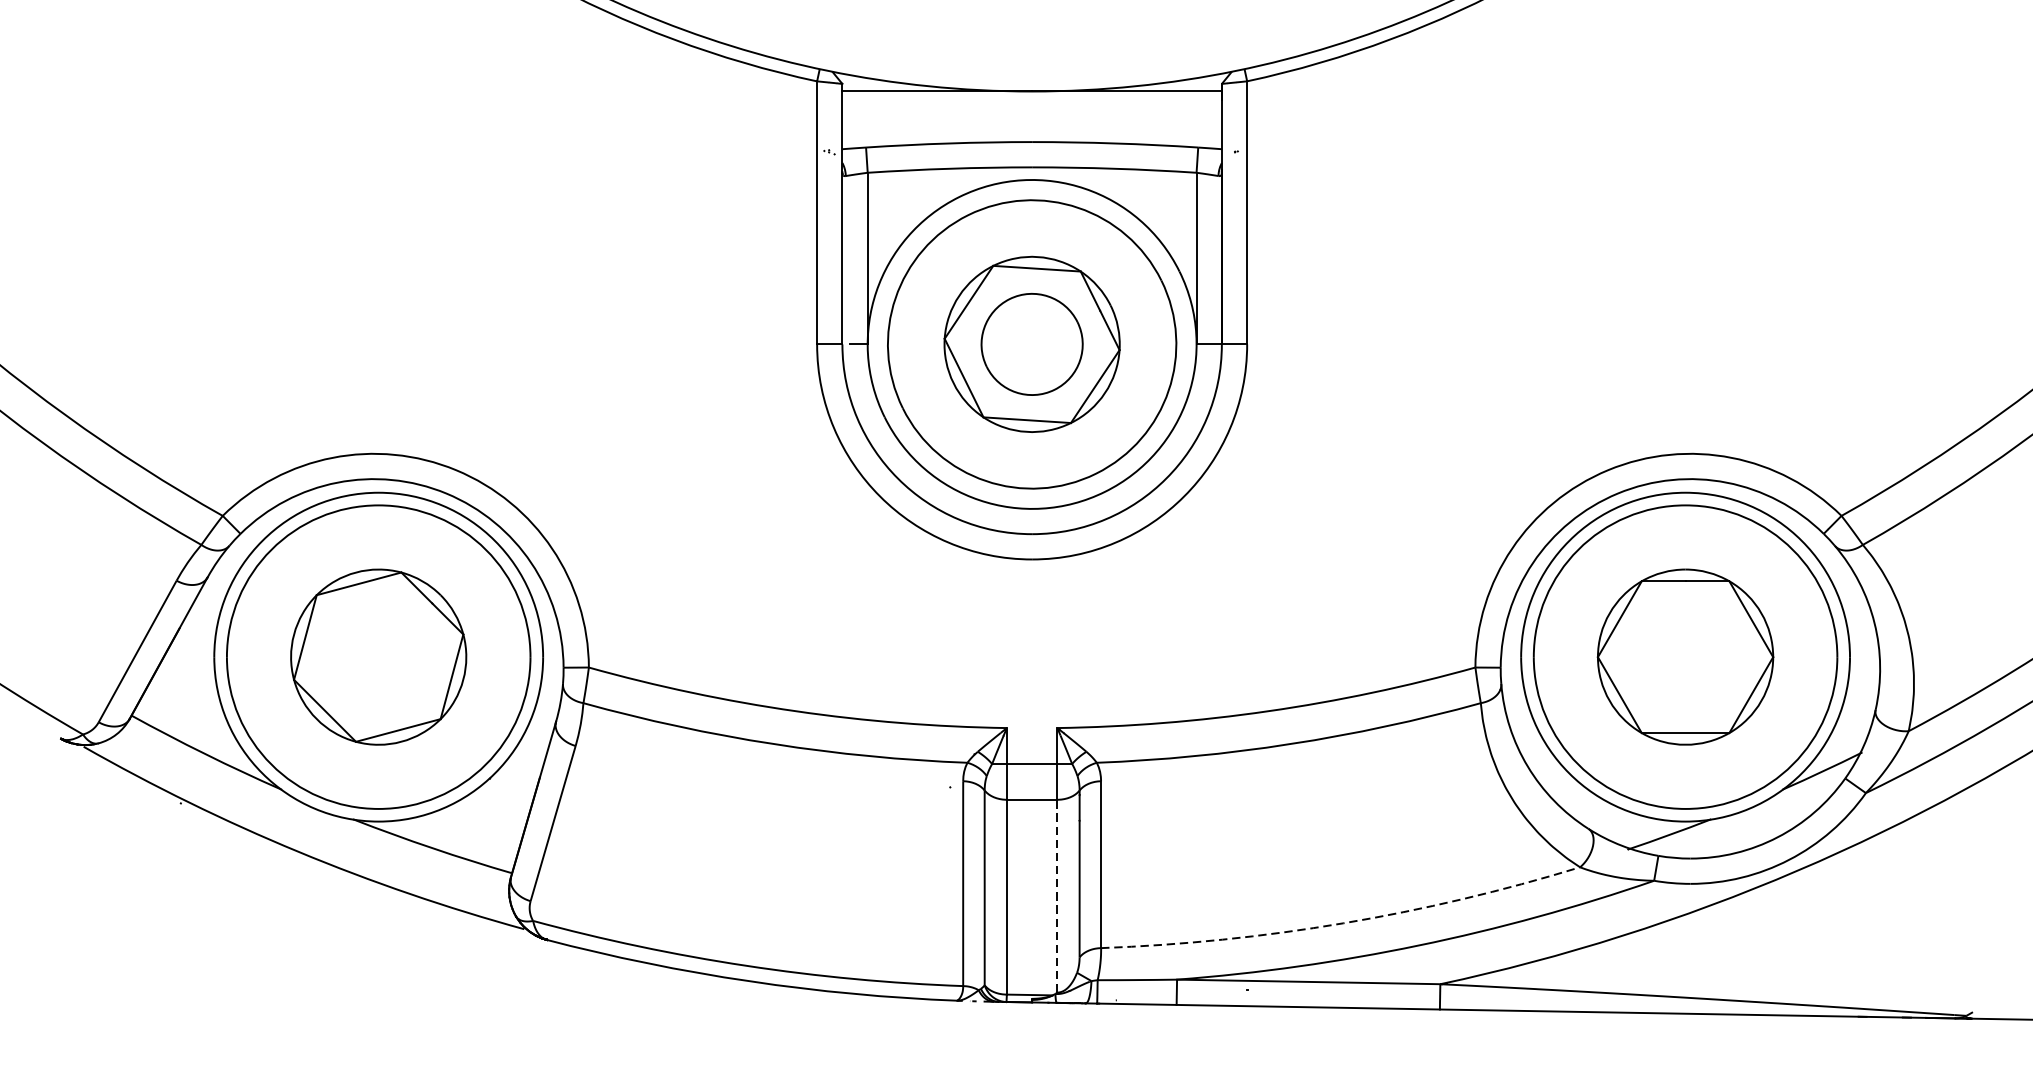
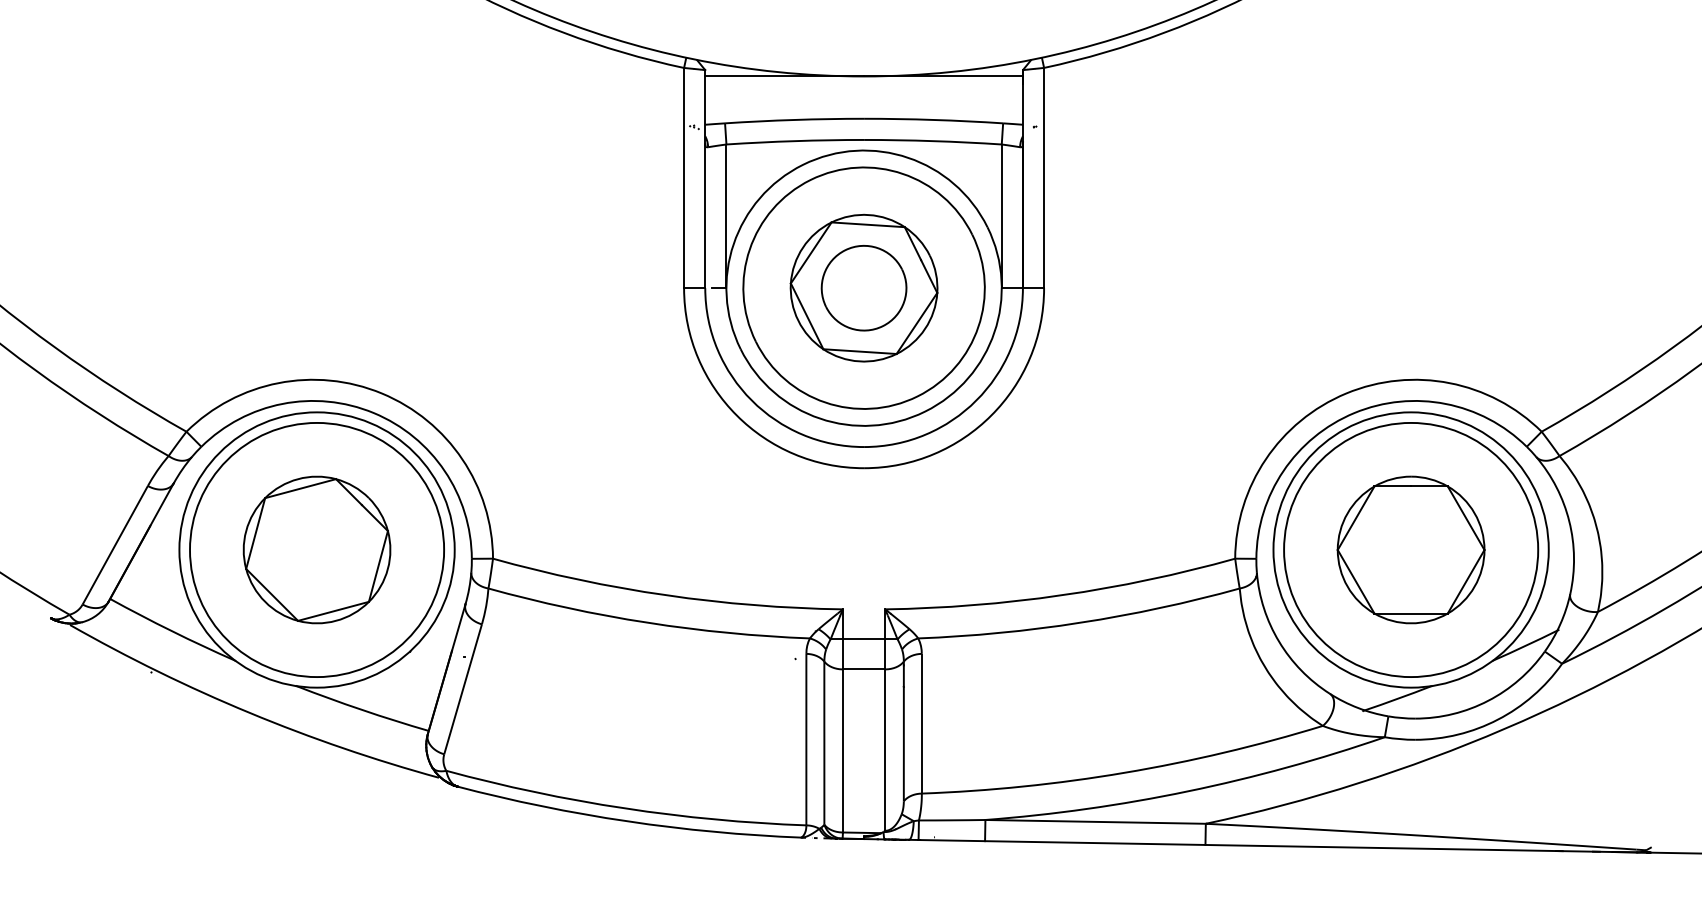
line: (1057, 896) -> (885, 750), dashed -> solid
arc: (1343, 922) -> (1124, 772), dashed -> solid

